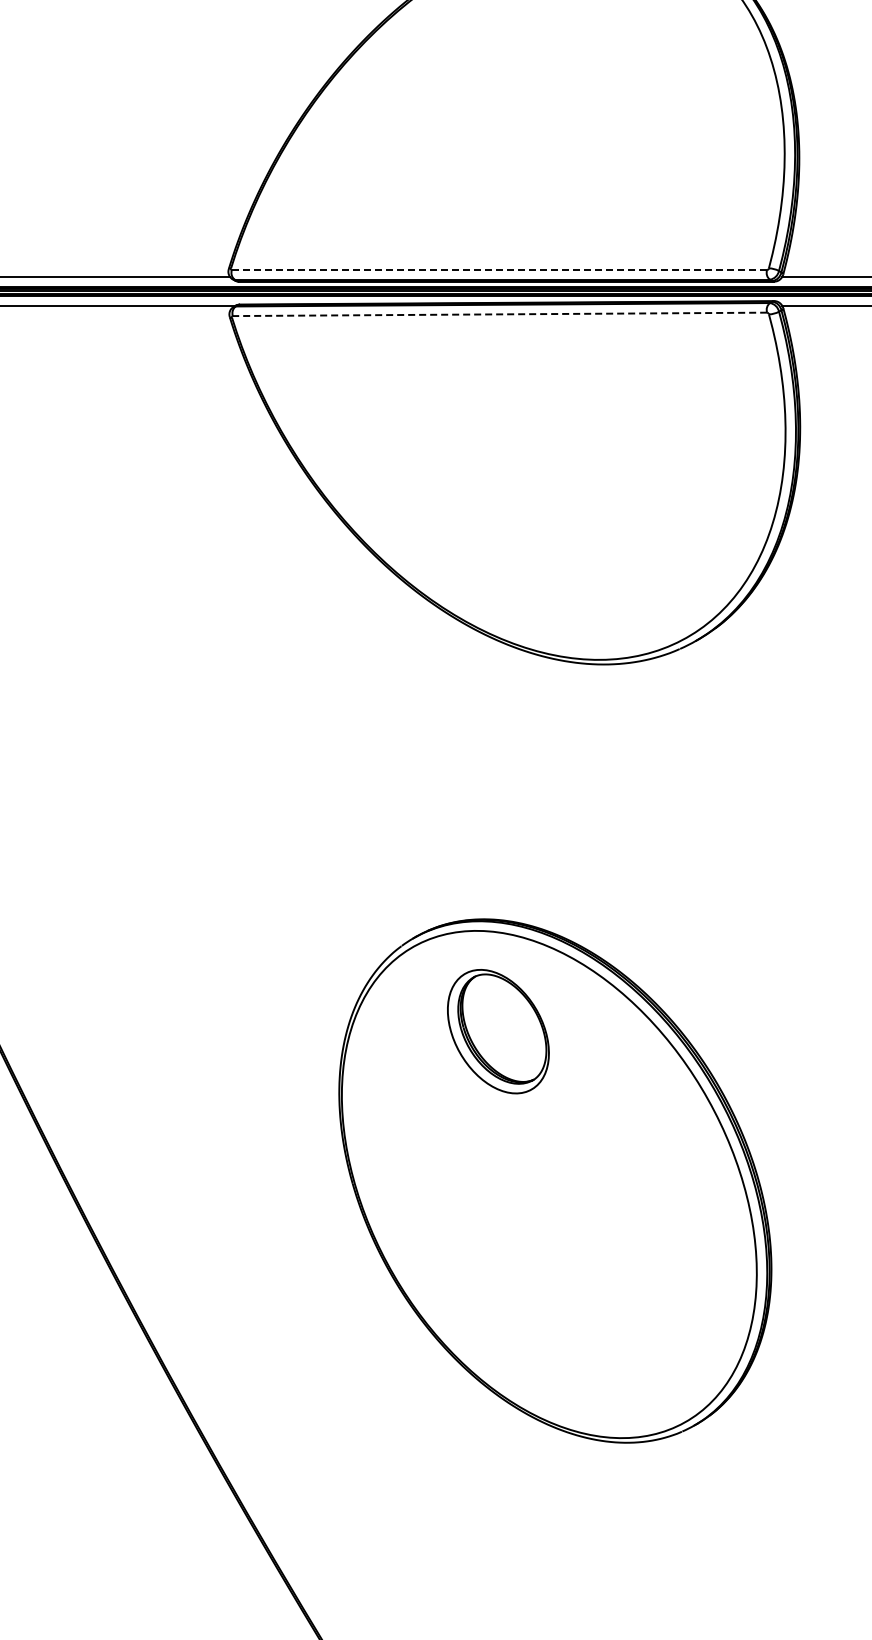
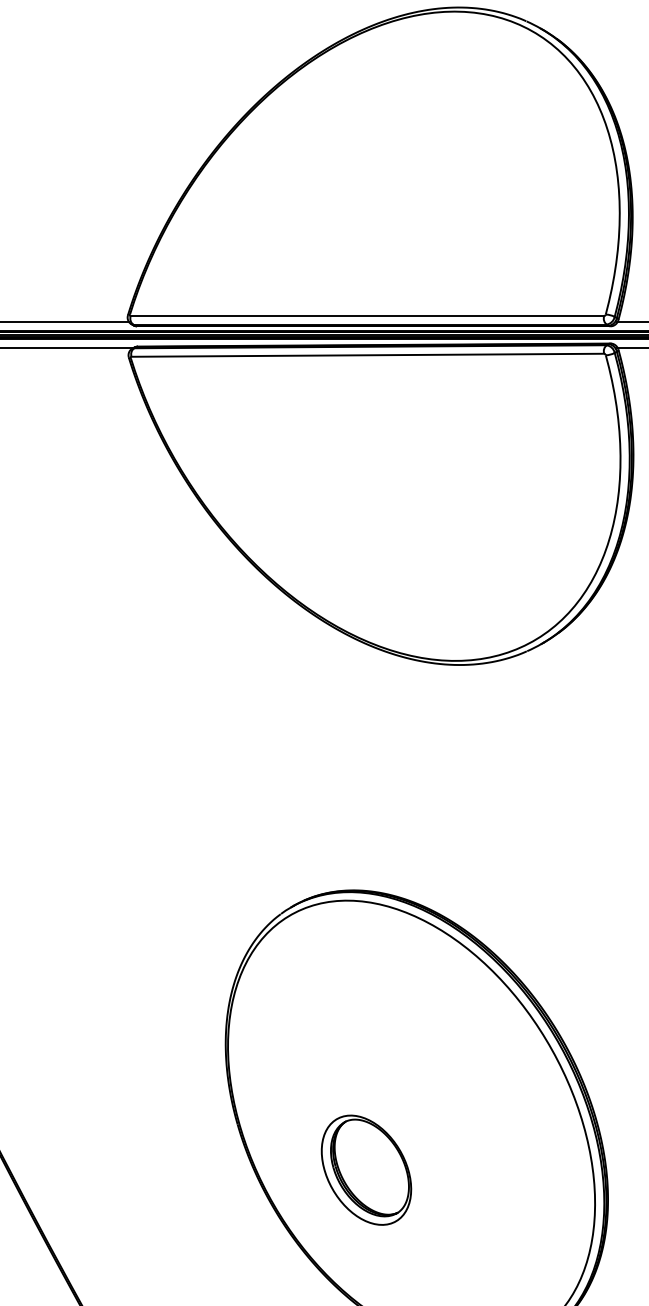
line: (499, 270) -> (367, 316), dashed -> solid
line: (499, 314) -> (367, 355), dashed -> solid
part: (498, 1031) -> (366, 1170), moved

